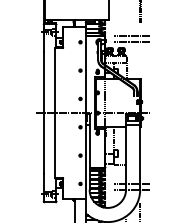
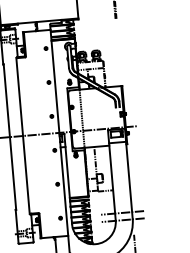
line: (132, 36) -> (107, 36), removed
line: (132, 42) -> (108, 43), removed

